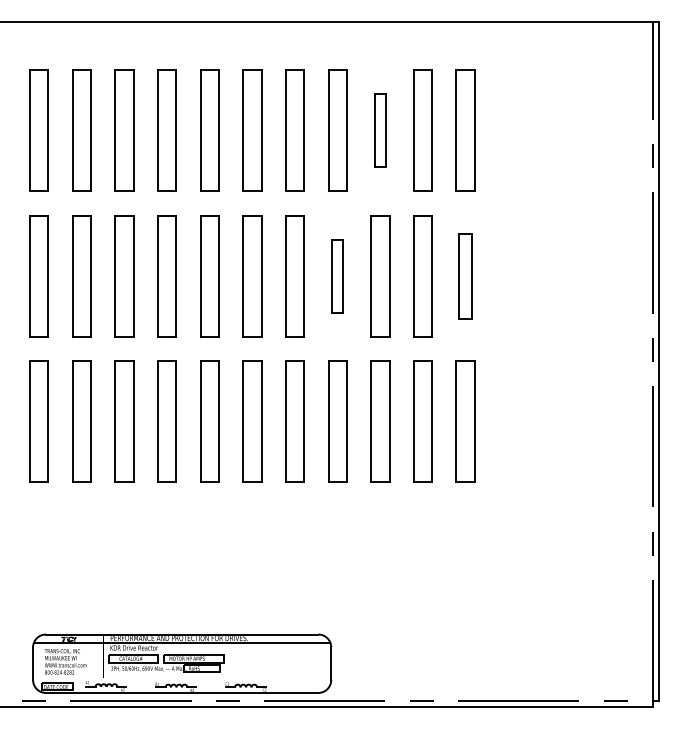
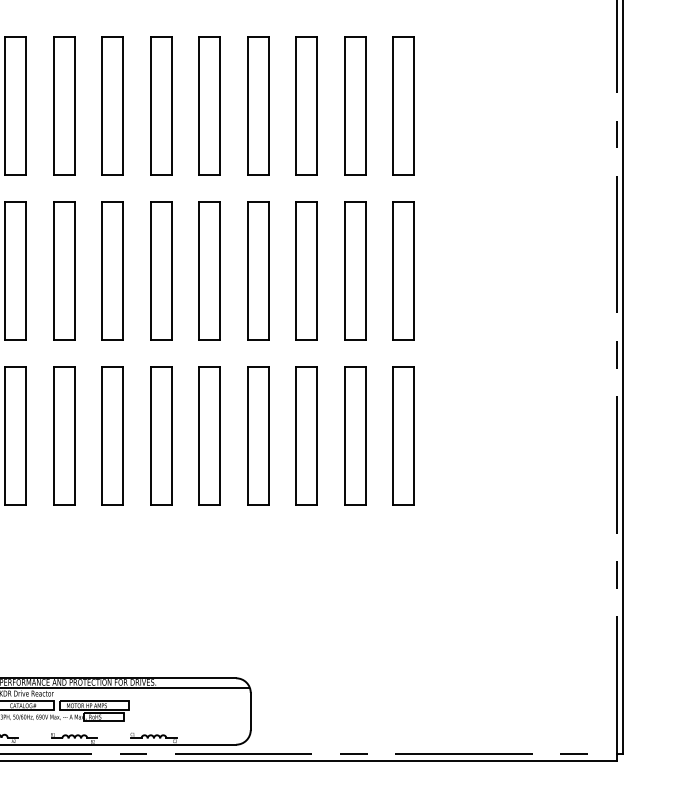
part: (380, 130) -> (306, 105), size x1.67
part: (337, 276) -> (257, 271), size x1.67
part: (465, 276) -> (403, 271), size x1.43

